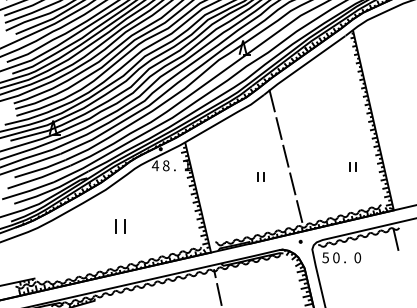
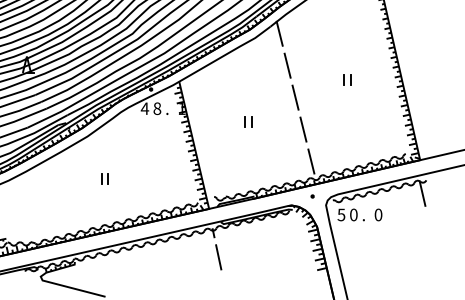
part: (352, 166) -> (347, 79), moved
part: (260, 176) -> (247, 121), moved
part: (120, 226) -> (104, 178), size x0.62

